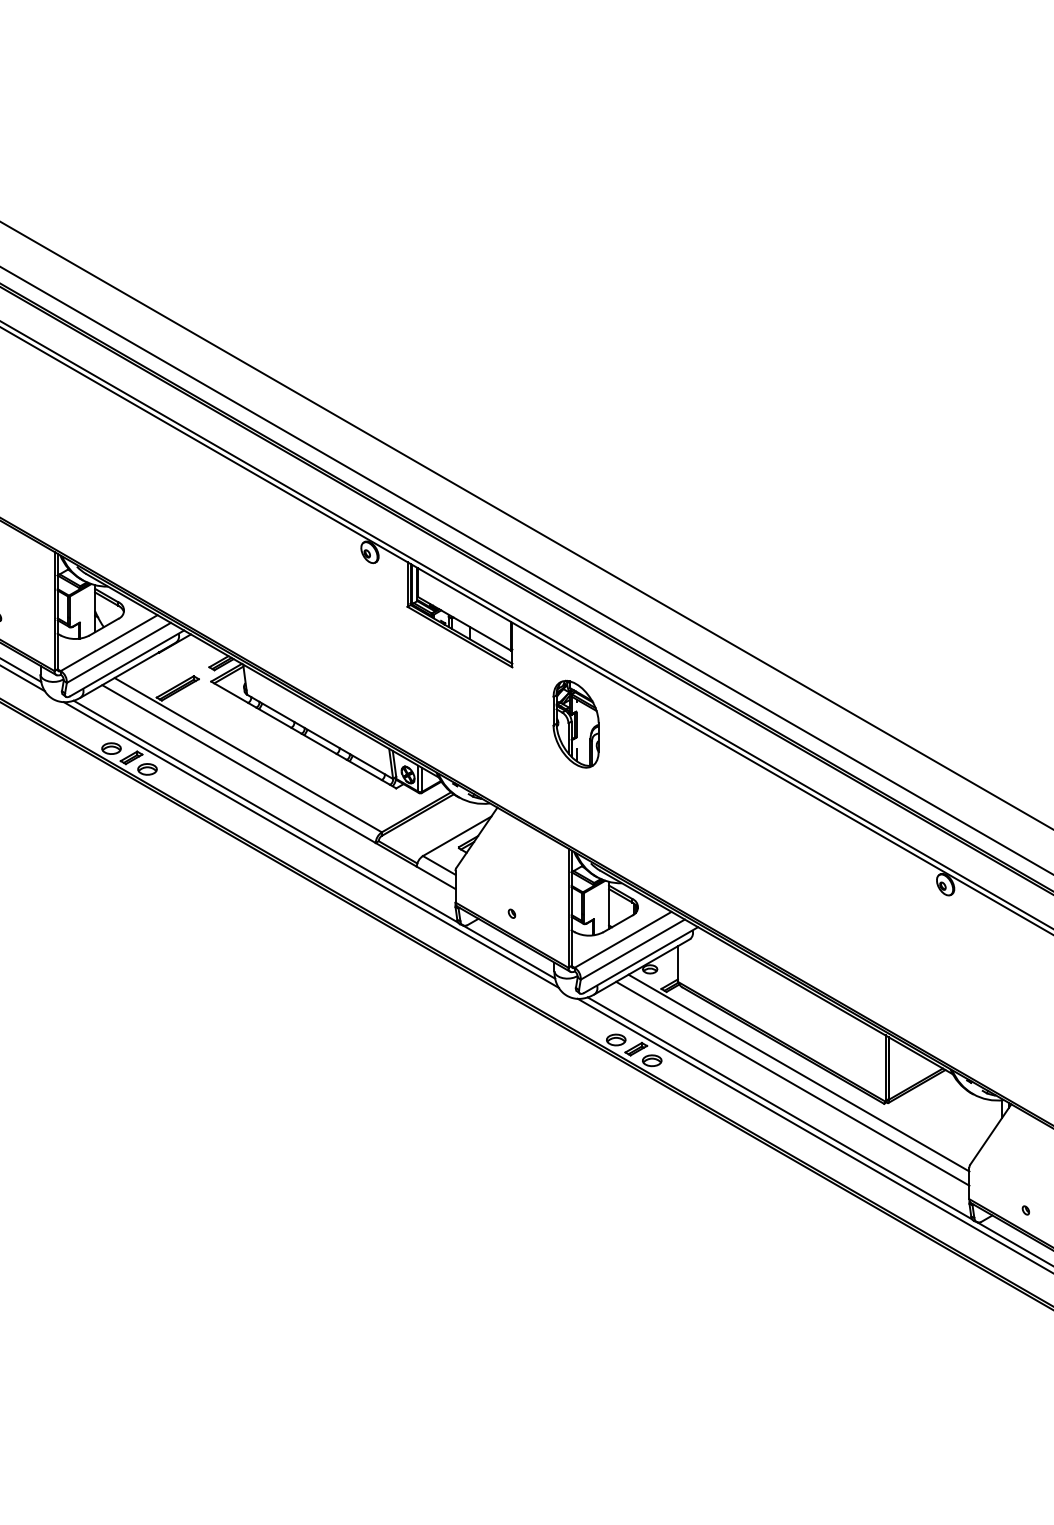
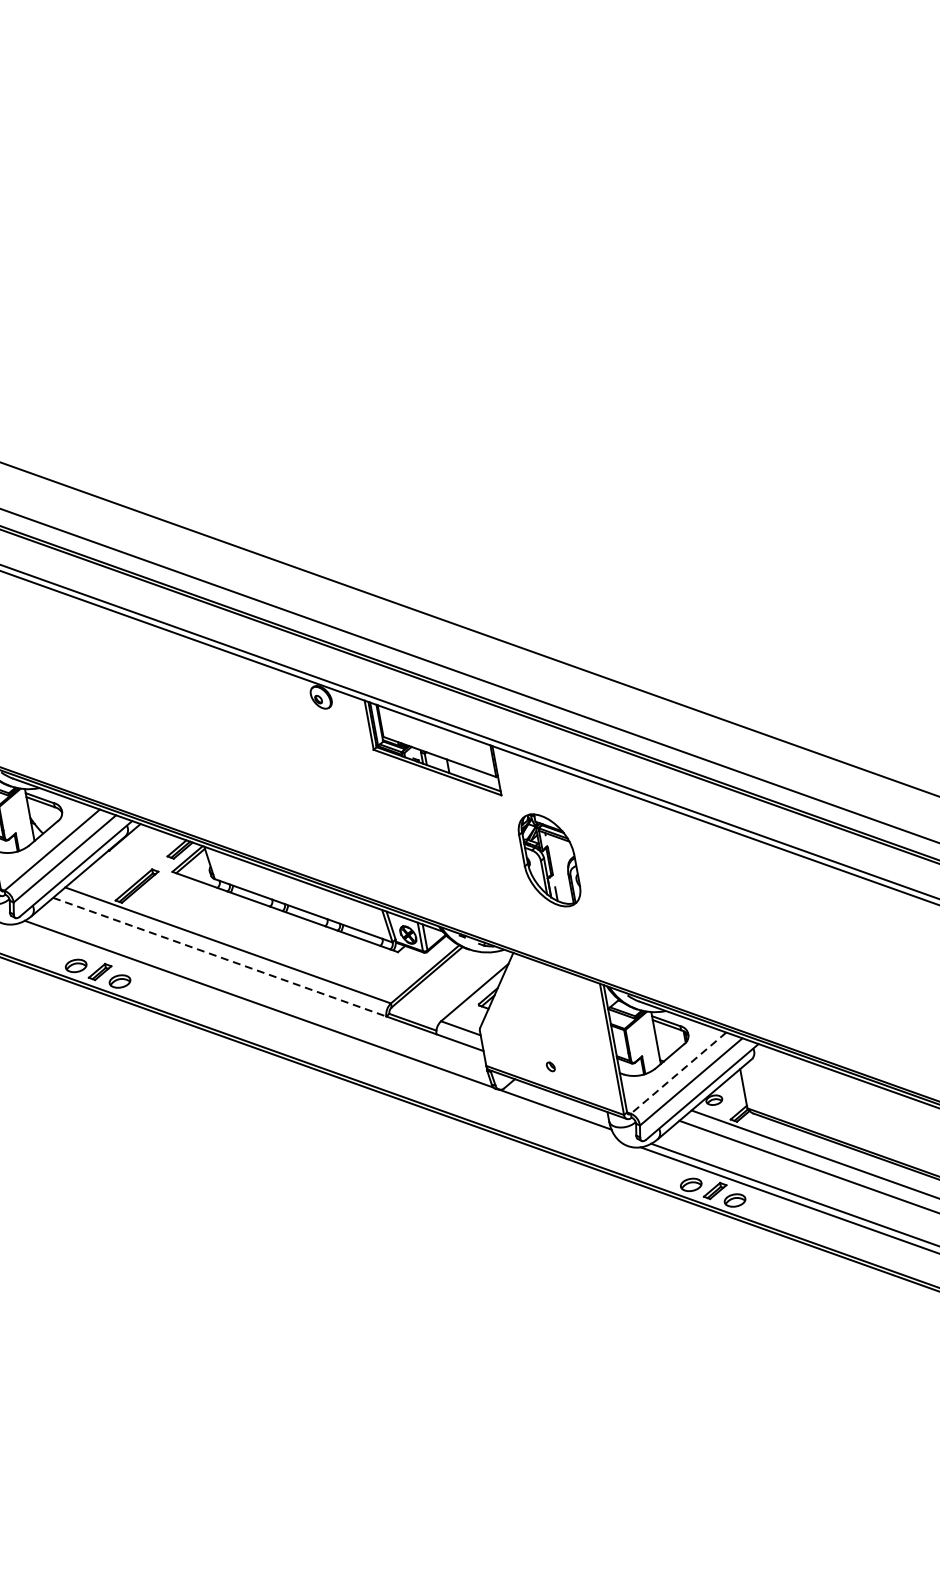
part: (575, 723) -> (548, 859), moved
line: (238, 764) -> (219, 957), solid -> dashed
line: (310, 844) -> (314, 1031), removed
line: (623, 939) -> (678, 1072), solid -> dashed

